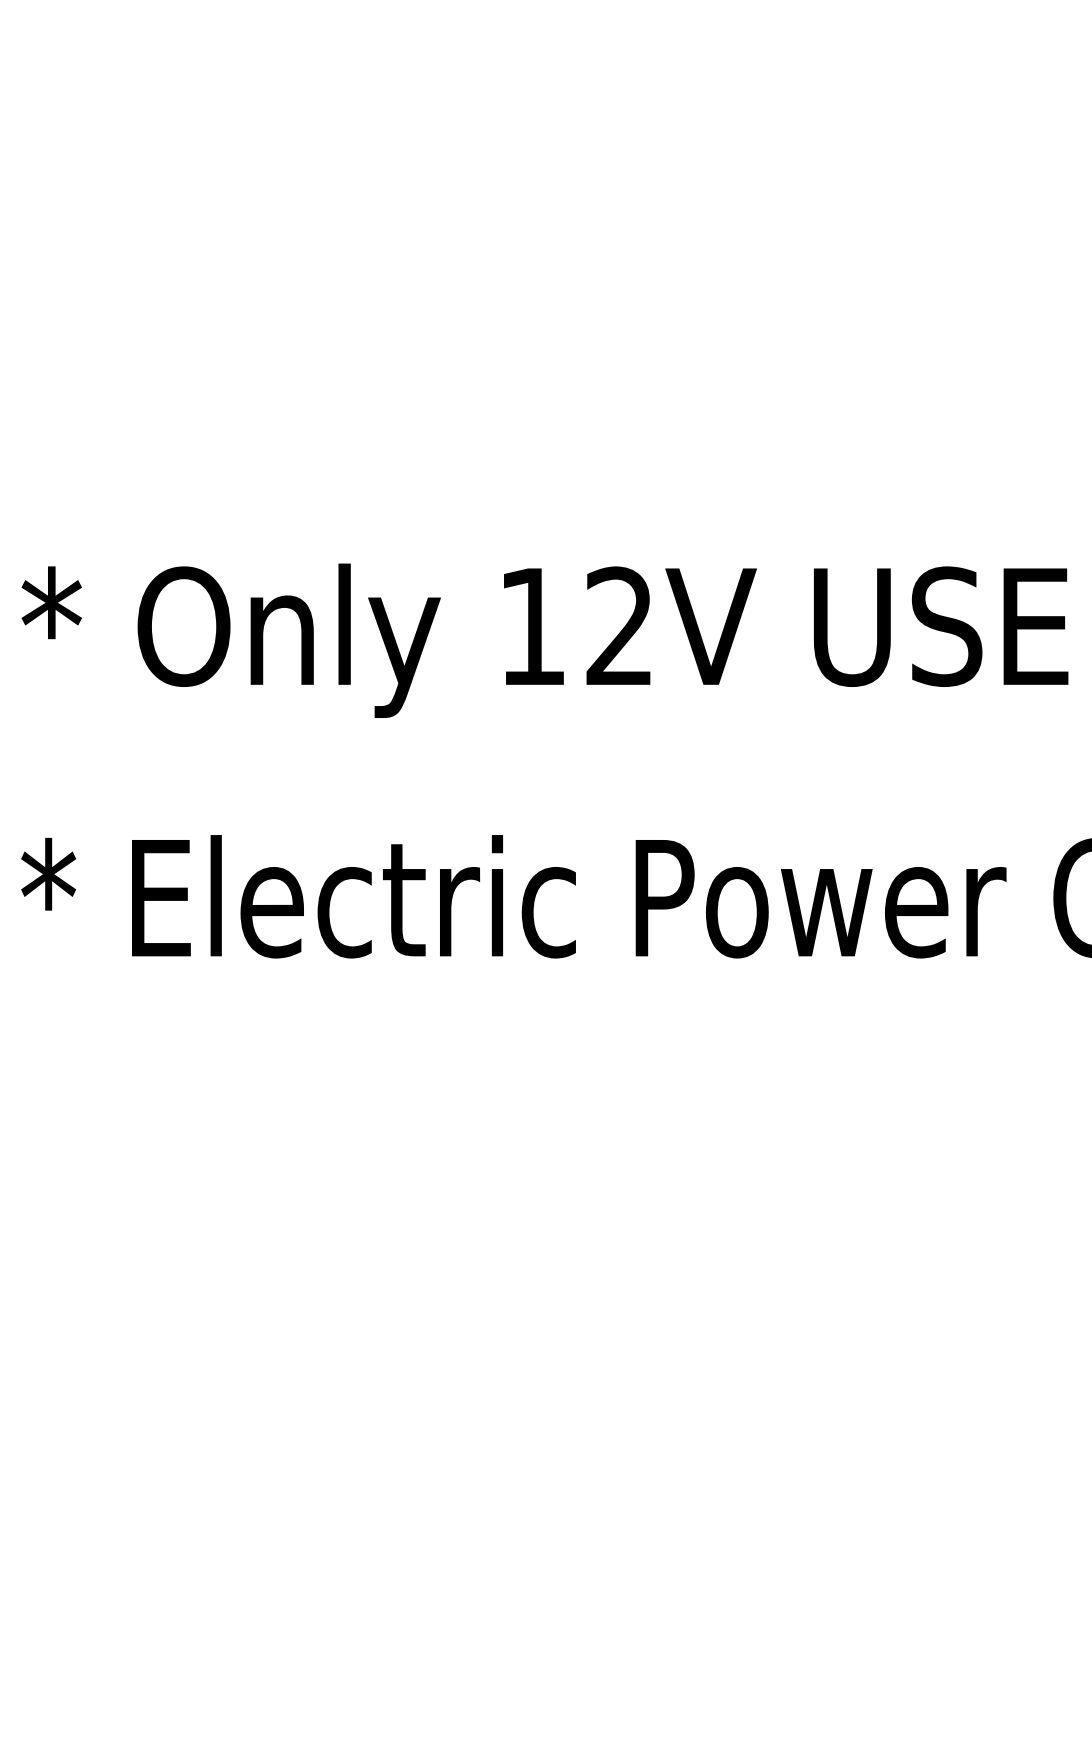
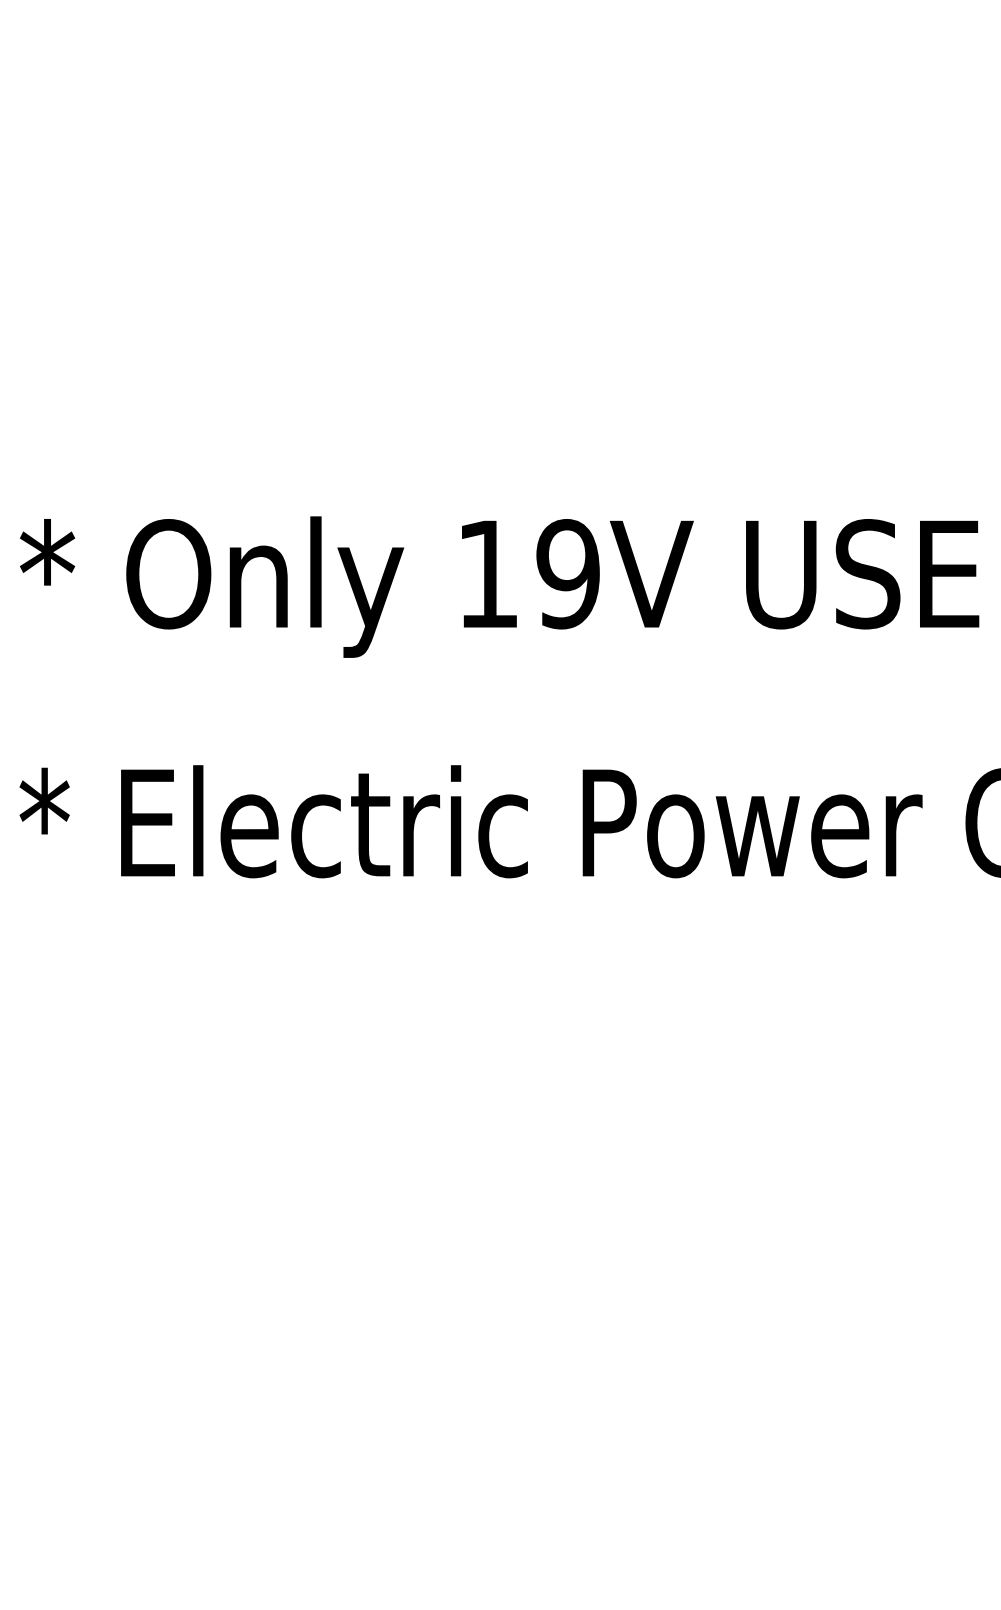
text: (619, 626) -> (567, 574), 12V -> 19V

